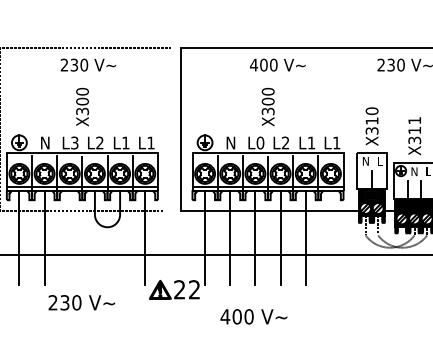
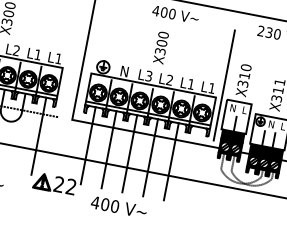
line: (350, 136) -> (224, 85), added
text: (260, 142) -> (149, 75), L0 -> L3
text: (253, 316) -> (118, 206), moved

